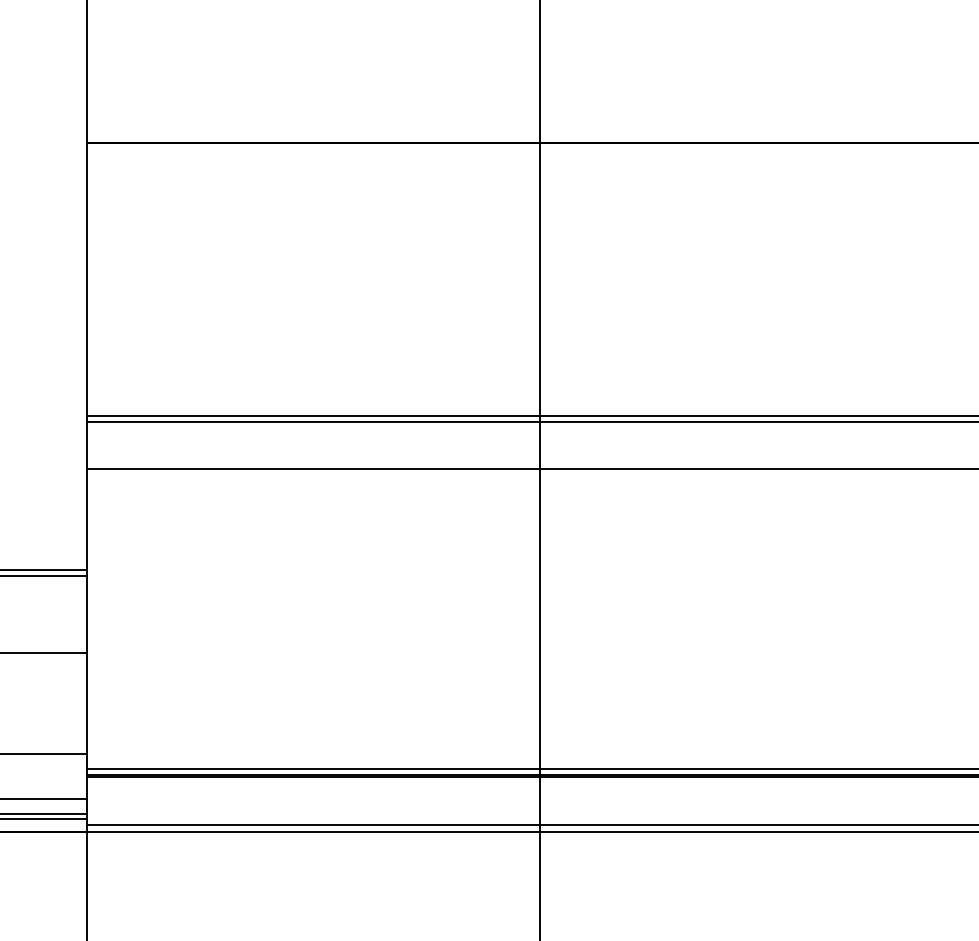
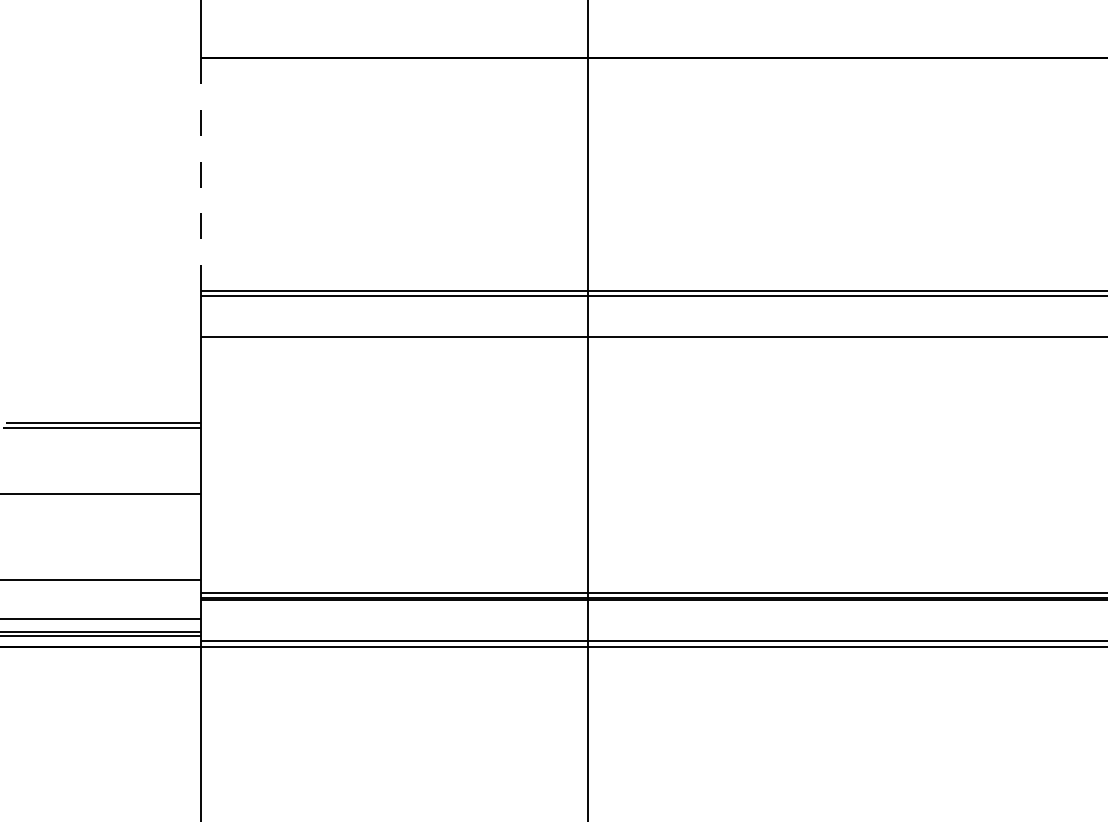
line: (86, 279) -> (200, 174), solid -> dashed

